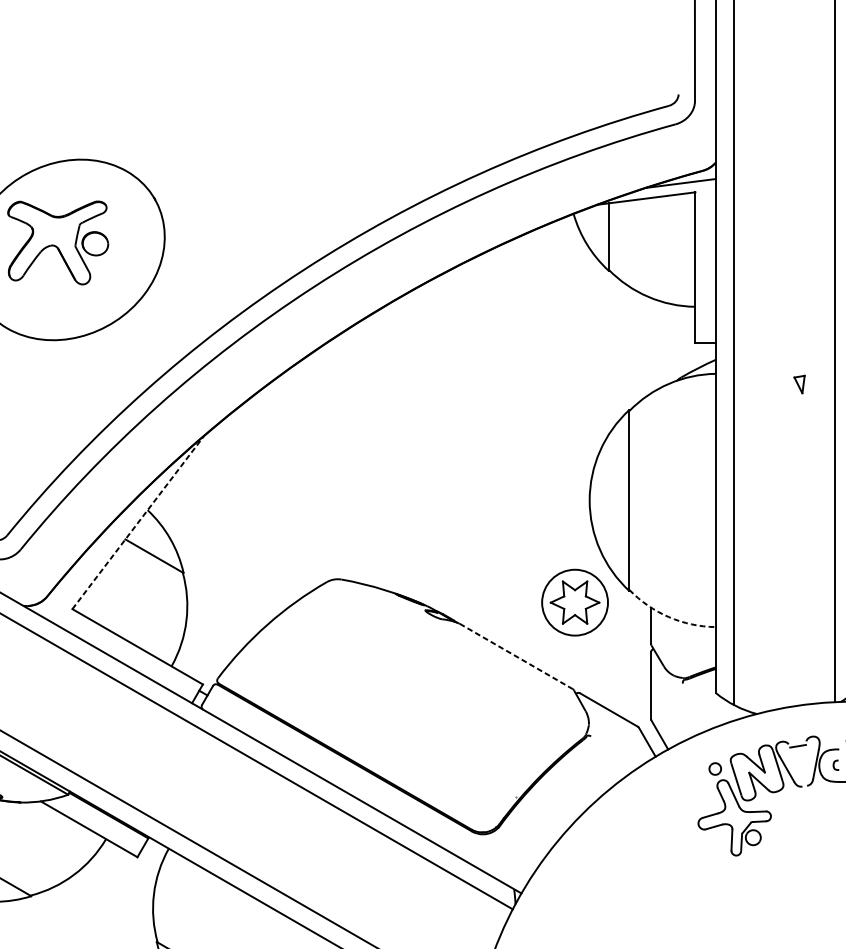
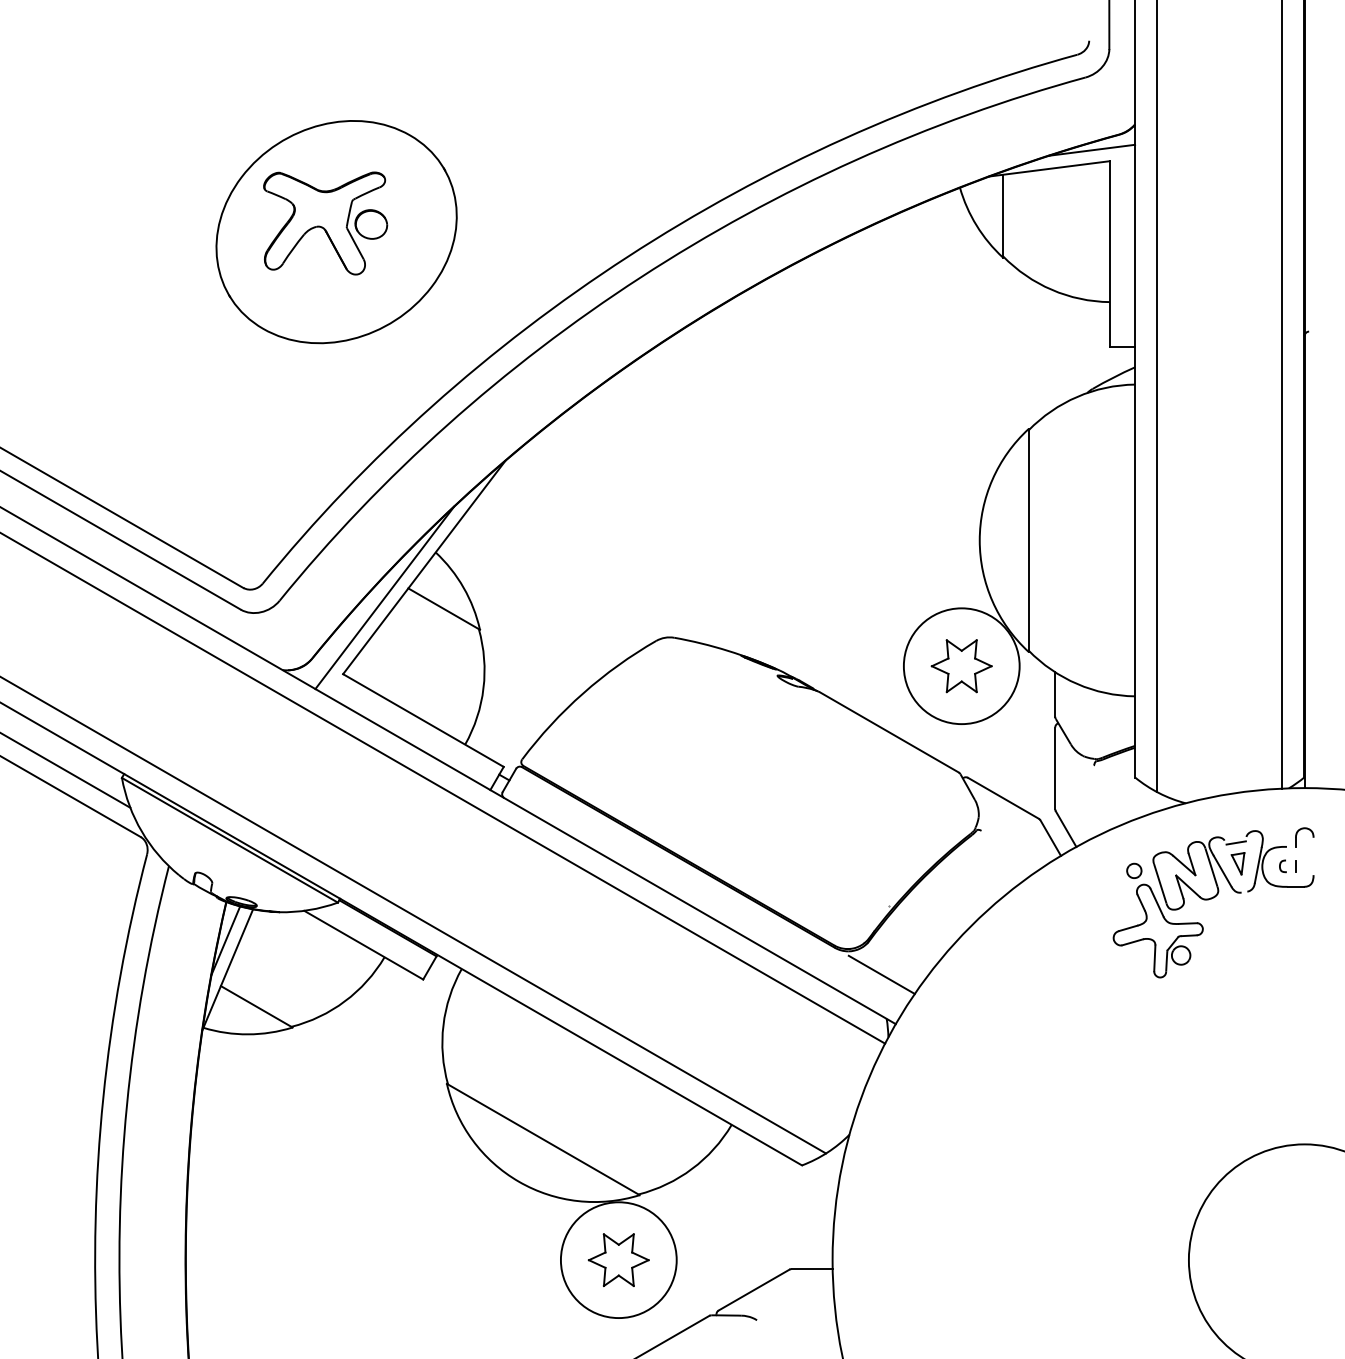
part: (799, 384) -> (1237, 863), moved
line: (138, 522) -> (424, 567), dashed -> solid
line: (106, 546) -> (384, 597), added
circle: (574, 602) -> (961, 666), size x1.43
arc: (669, 617) -> (1077, 684), dashed -> solid
line: (516, 656) -> (889, 732), dashed -> solid
line: (509, 853) -> (881, 974), added

